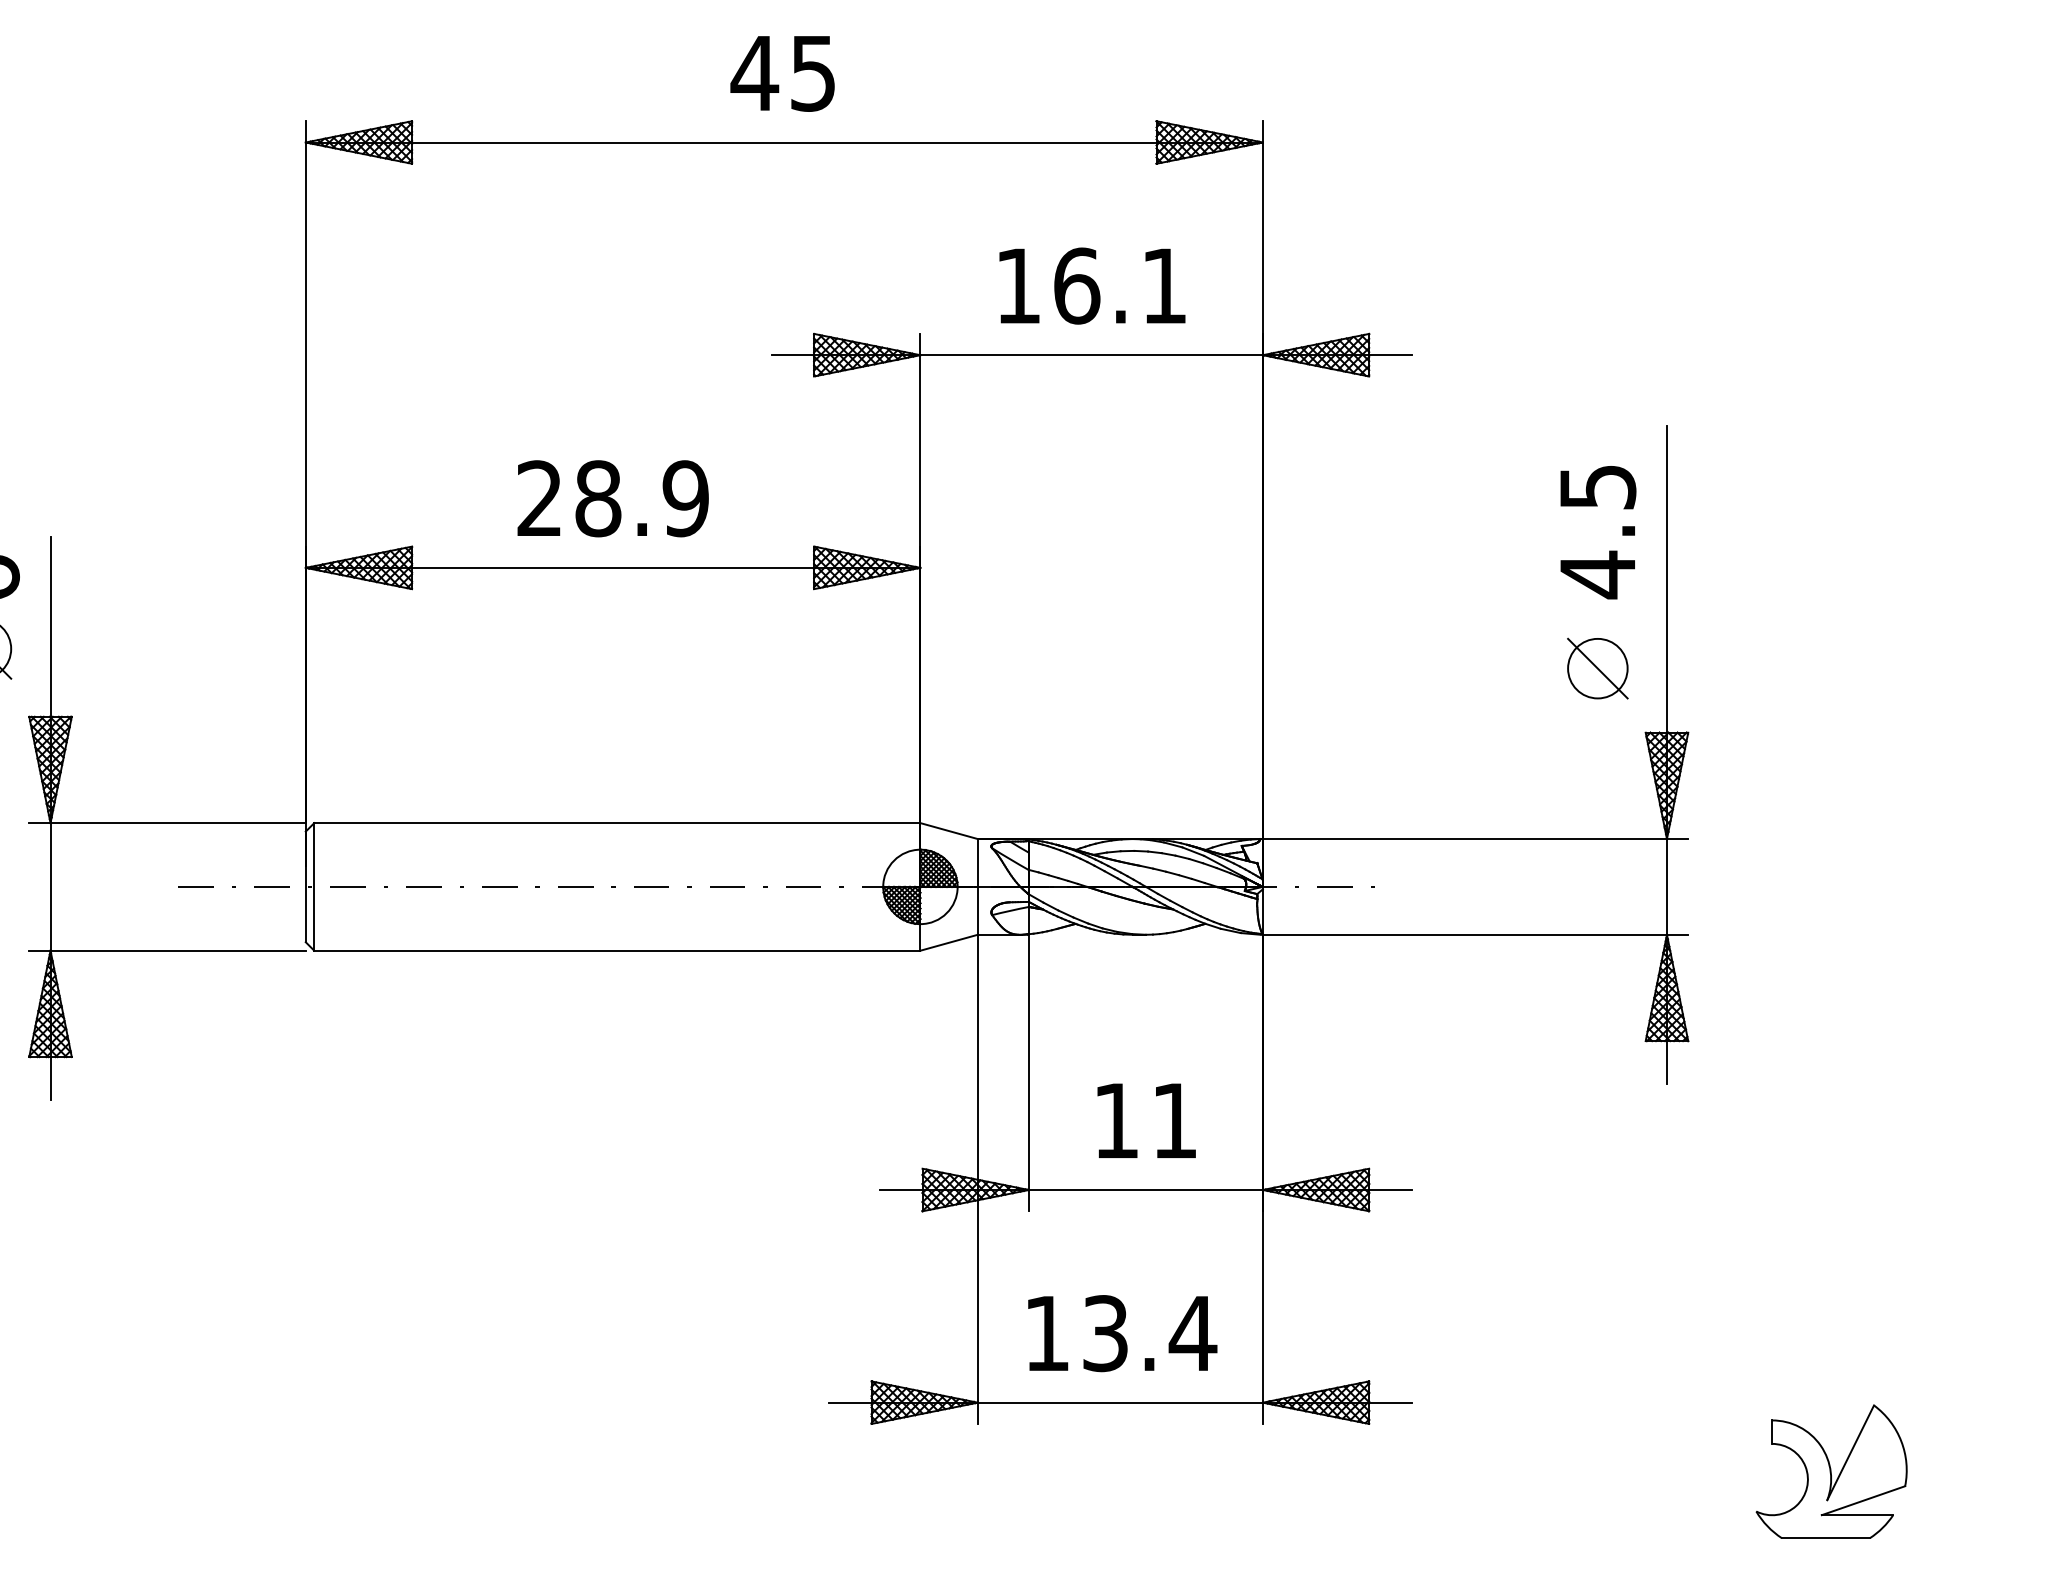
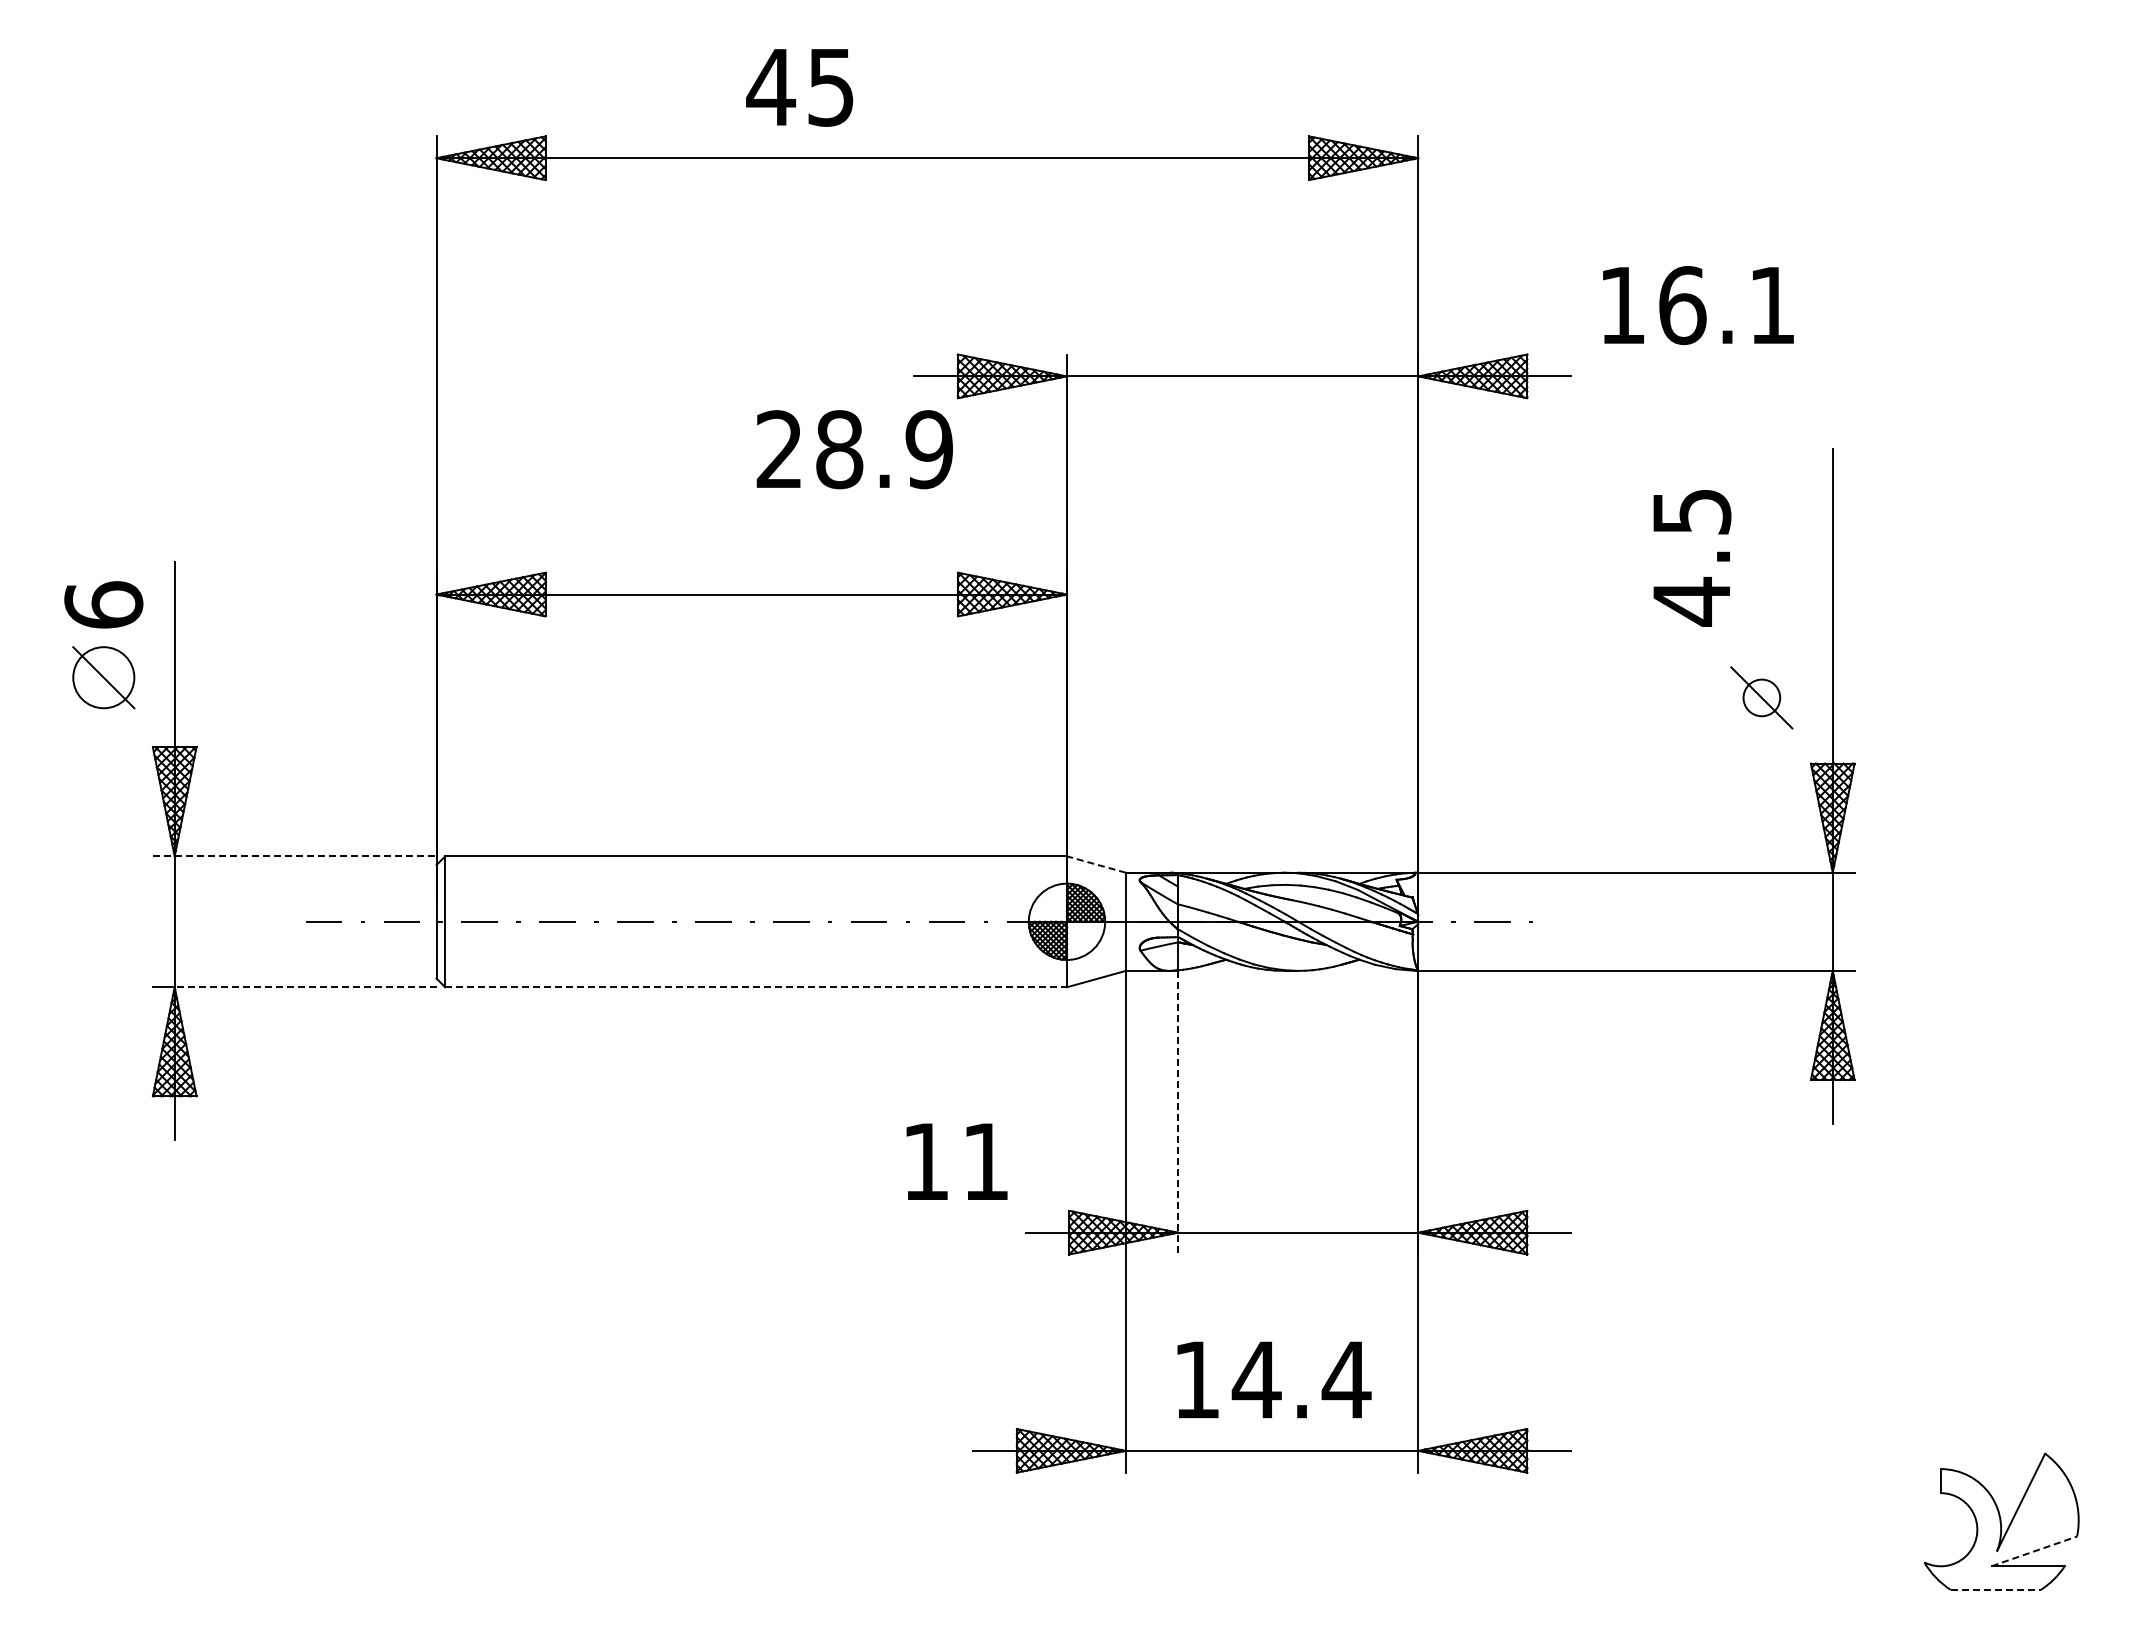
text: (782, 73) -> (799, 87), moved
text: (1092, 286) -> (1698, 305), moved
text: (612, 498) -> (854, 449), moved
text: (1598, 532) -> (1692, 558), moved
circle: (1597, 668) -> (1761, 697), size x0.6
line: (167, 823) -> (294, 856), solid -> dashed
line: (949, 831) -> (1096, 864), solid -> dashed
line: (178, 950) -> (305, 987), solid -> dashed
line: (617, 950) -> (756, 987), solid -> dashed
line: (1029, 1072) -> (1178, 1112), solid -> dashed
text: (1146, 1120) -> (956, 1161), moved
text: (1105, 1333) -> (1256, 1379), 13.4 -> 14.4
line: (1863, 1500) -> (2034, 1551), solid -> dashed
line: (1826, 1537) -> (1996, 1589), solid -> dashed

